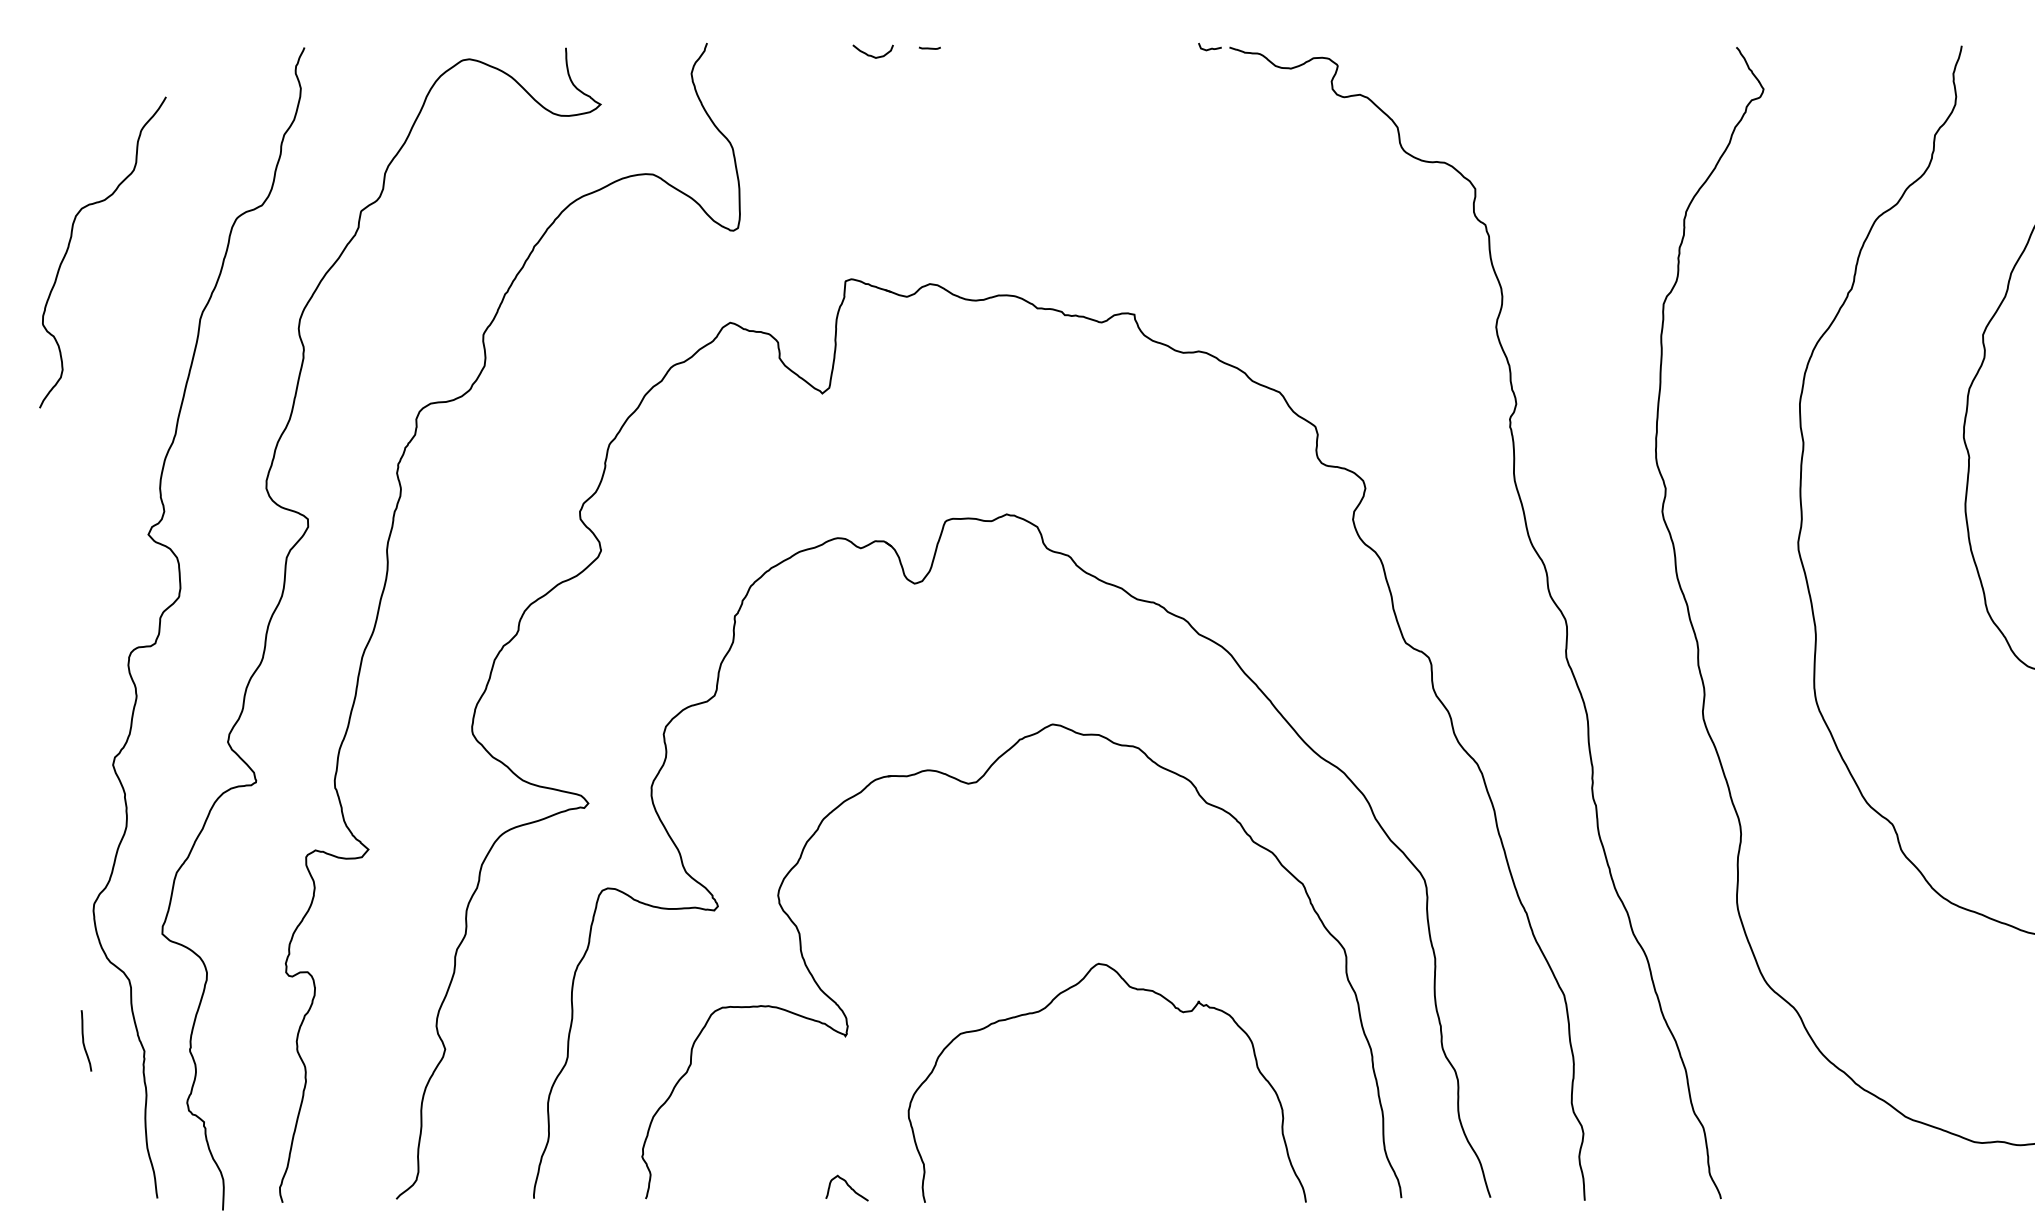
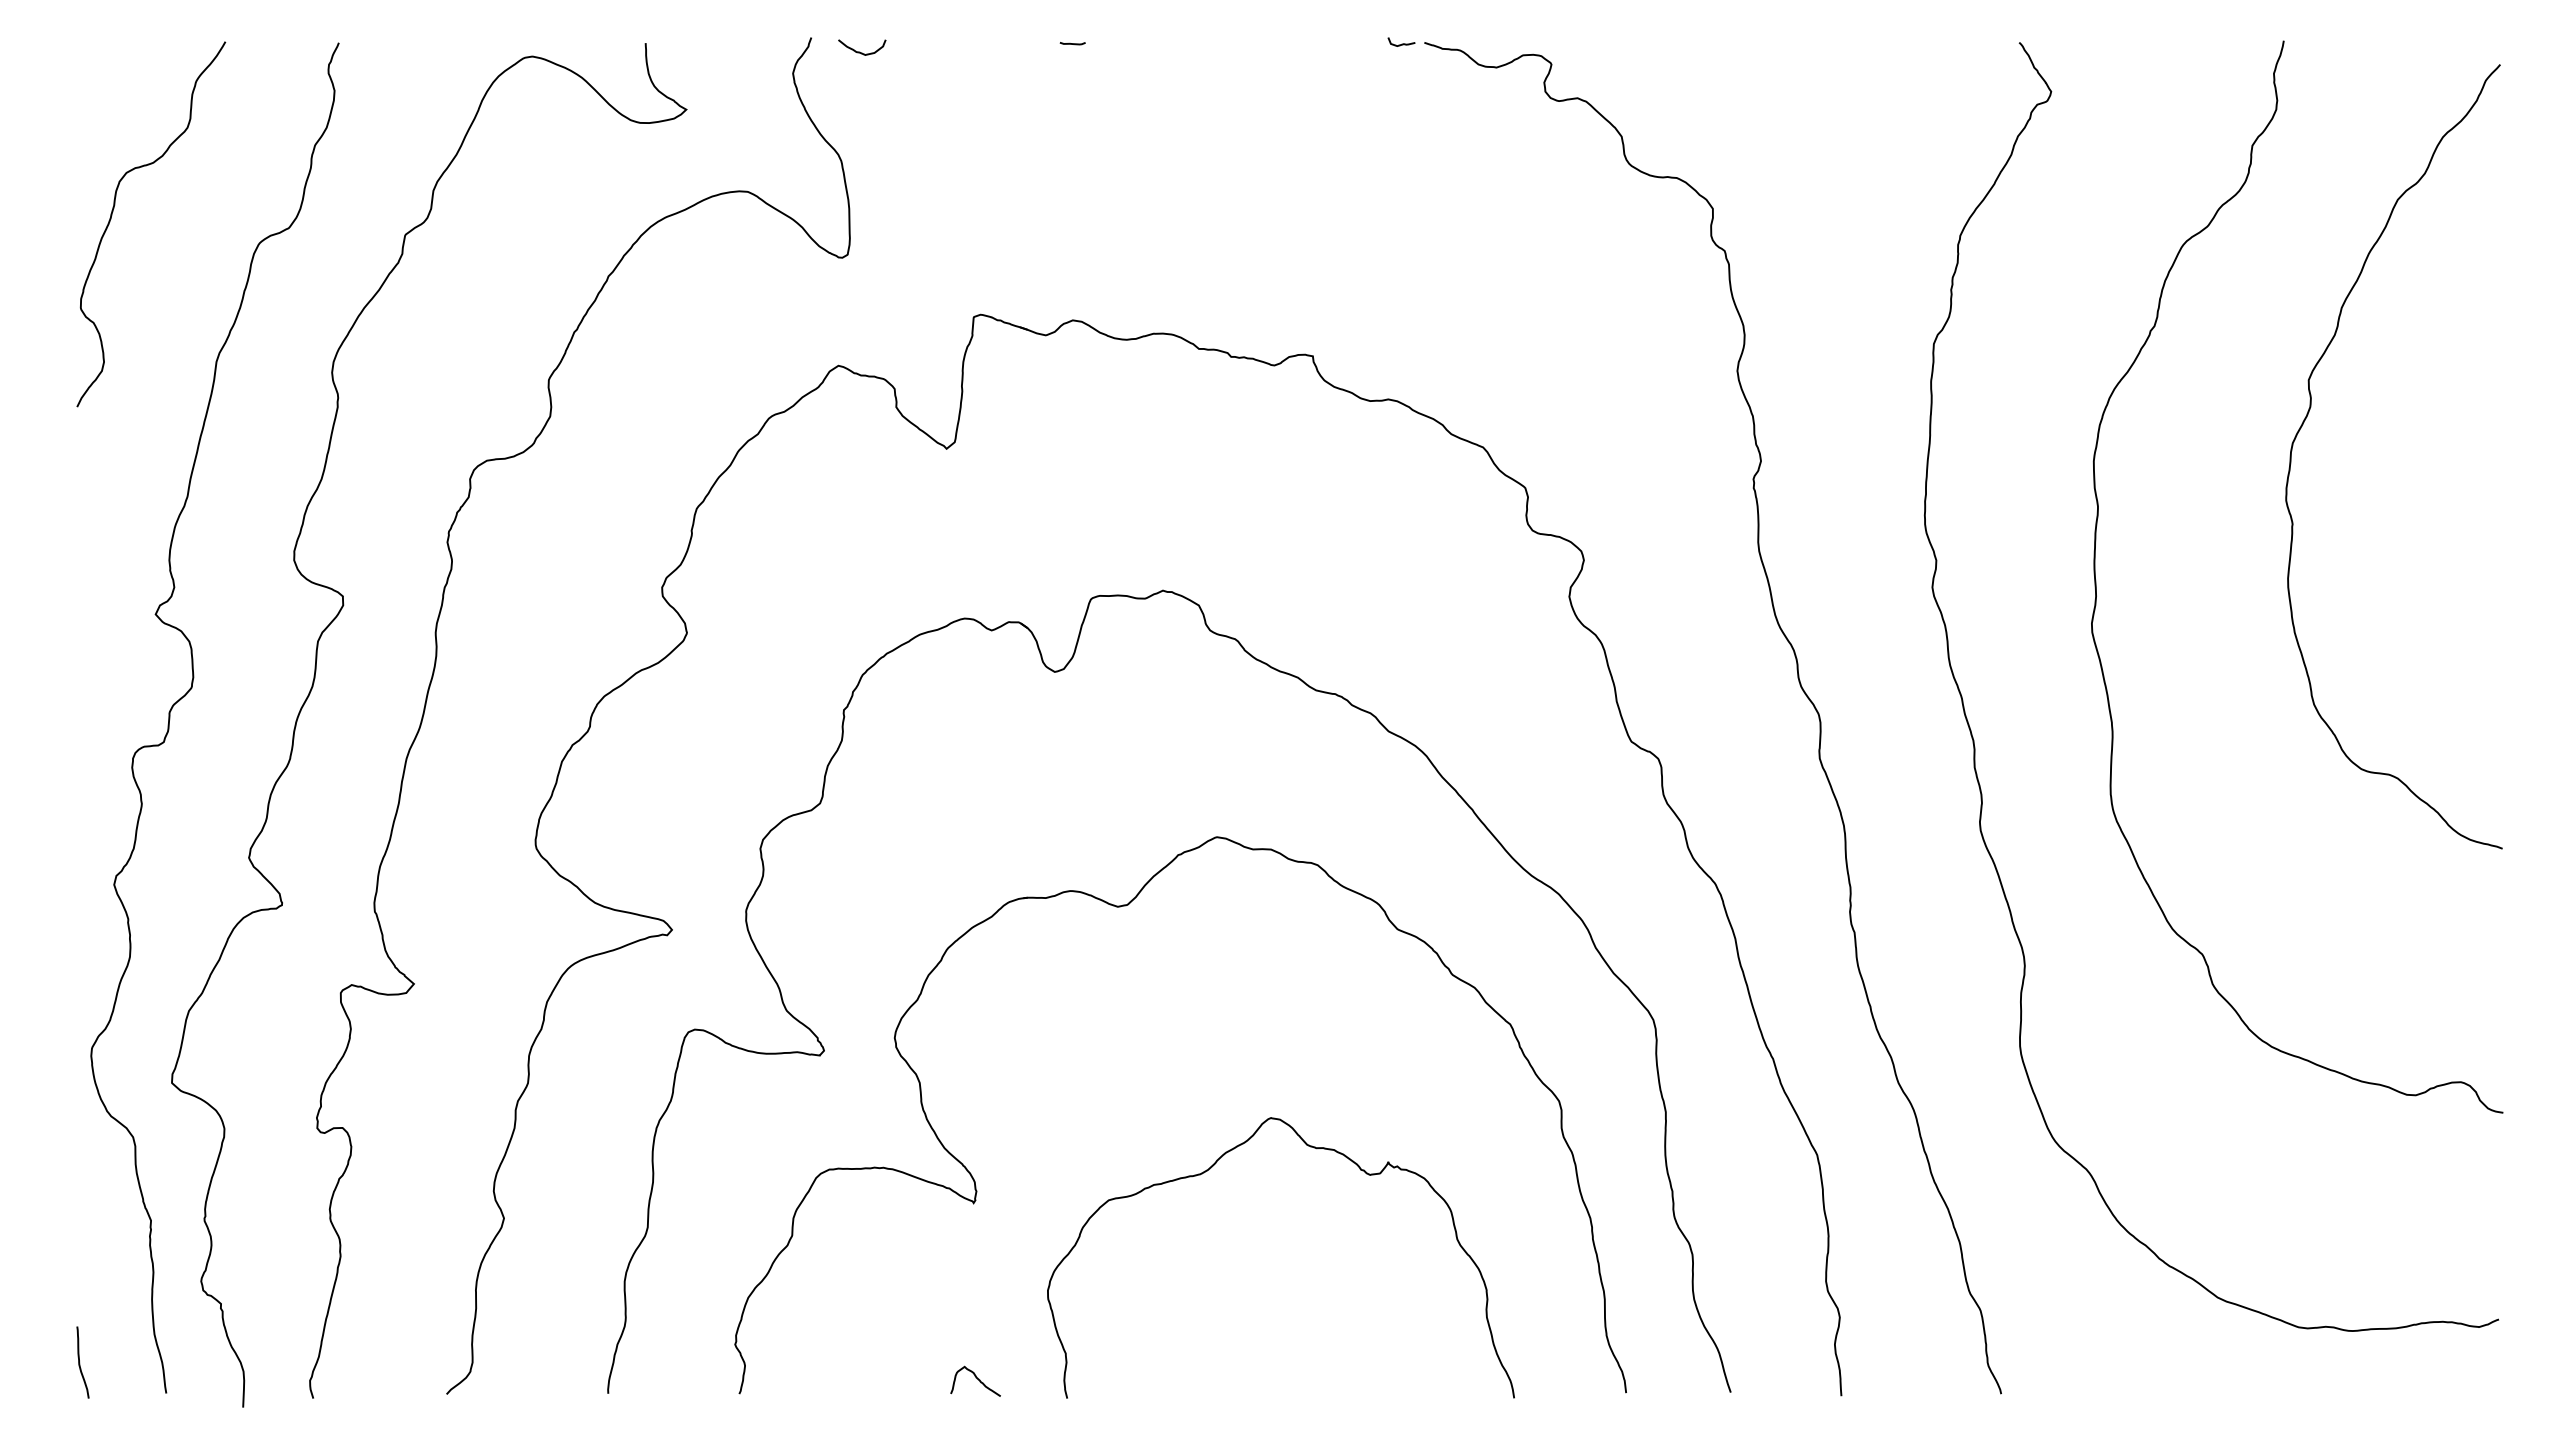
curve: (870, 54) -> (859, 51), moved
curve: (69, 244) -> (112, 215), moved
curve: (84, 1040) -> (80, 1362), moved

